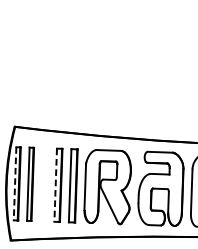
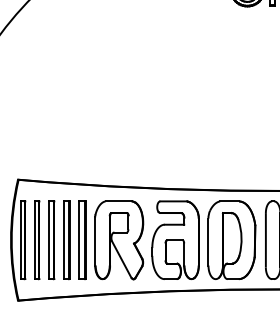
line: (15, 184) -> (20, 240), dashed -> solid
part: (44, 185) -> (51, 240), added
line: (55, 185) -> (63, 240), dashed -> solid

